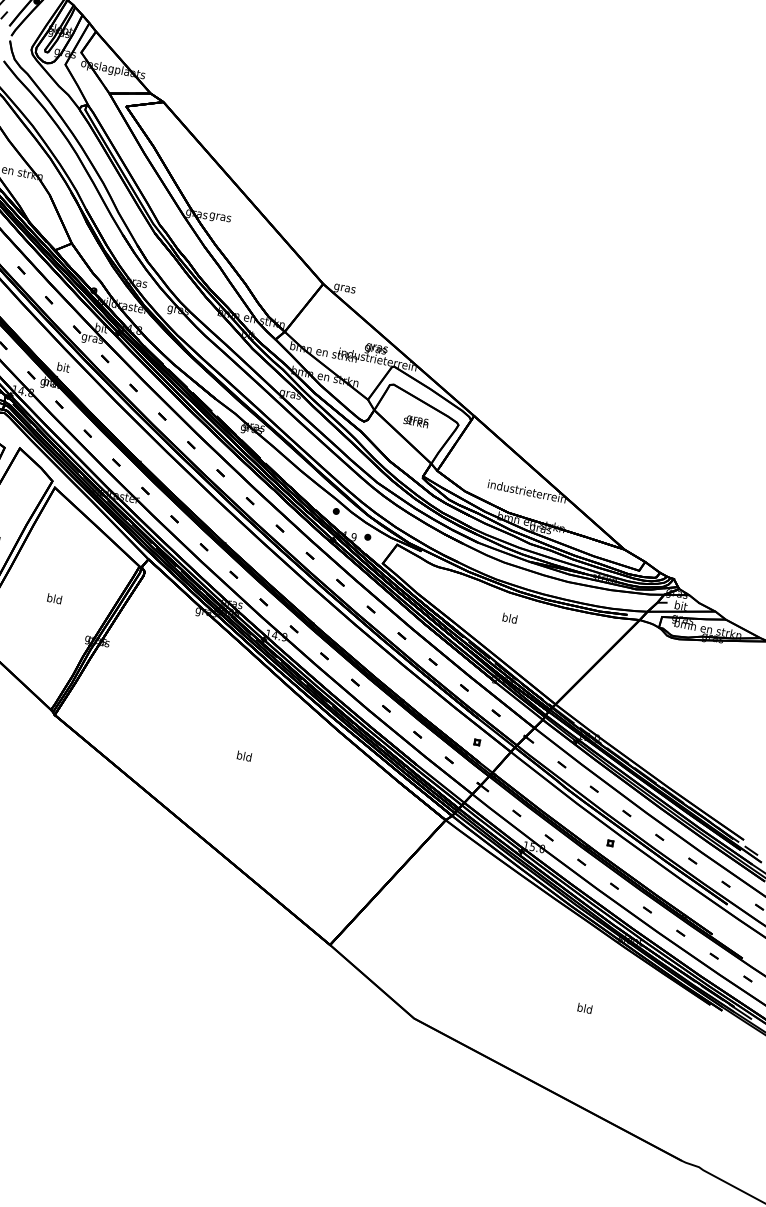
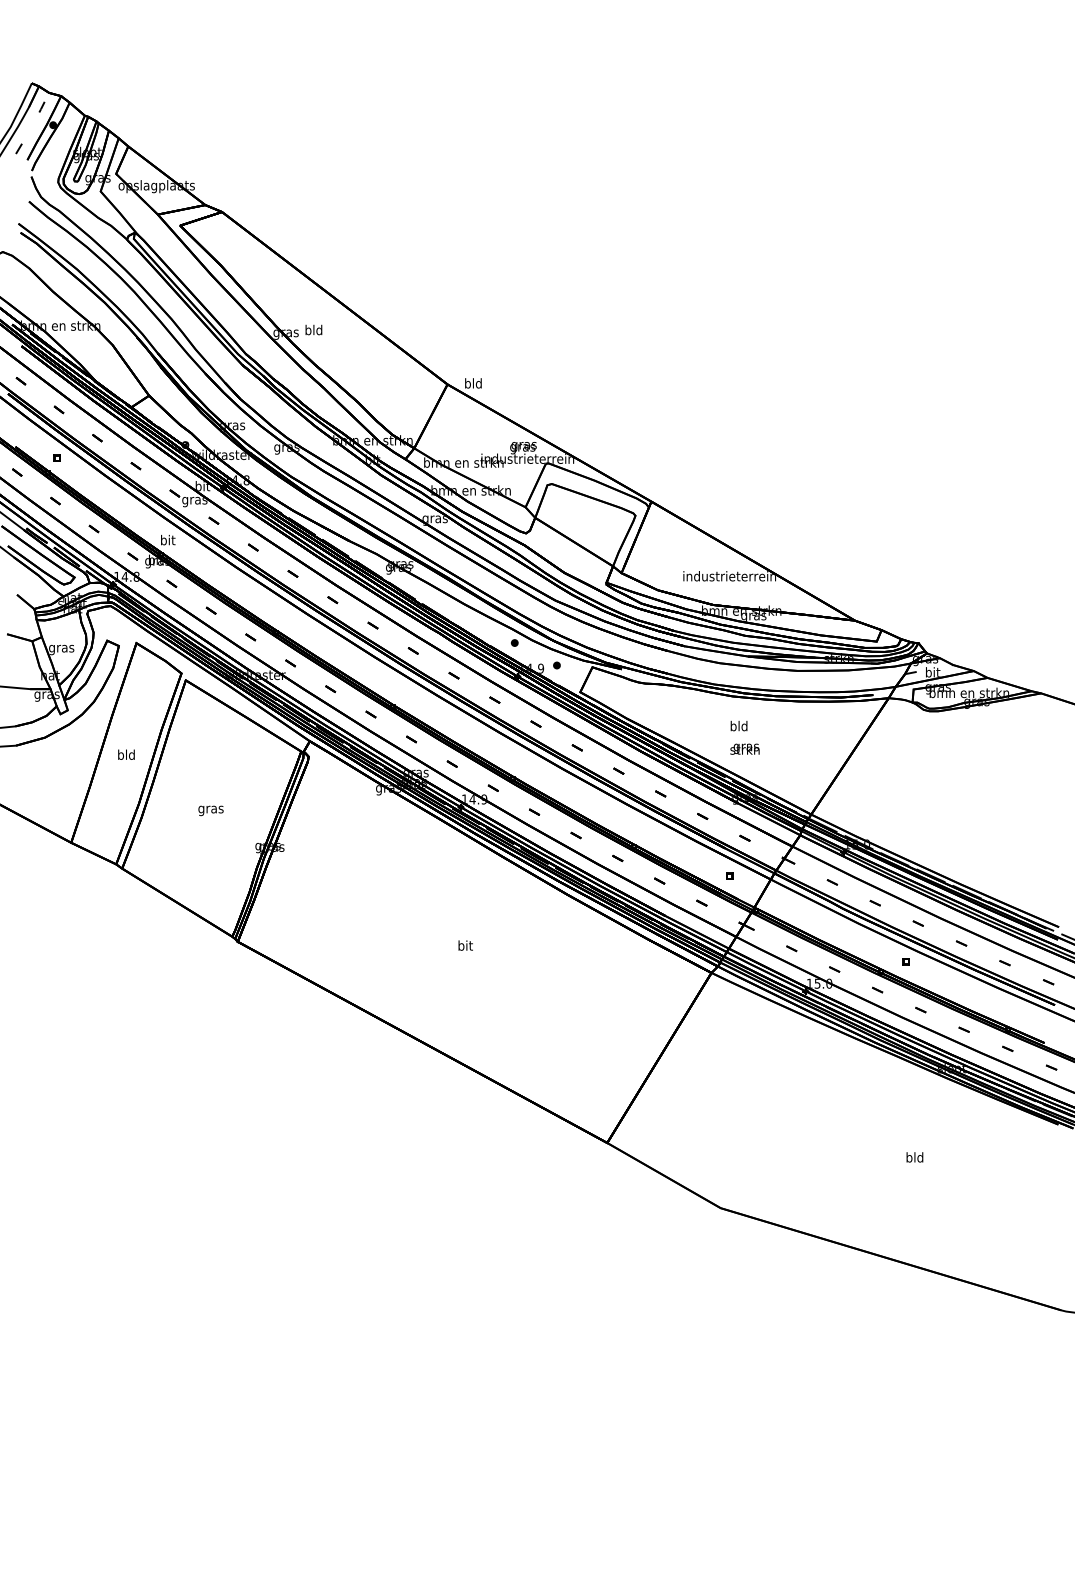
text: (220, 216) -> (313, 330), gras -> bld
text: (344, 288) -> (473, 384), gras -> bld
text: (415, 420) -> (744, 748), moved
text: (54, 599) -> (210, 809), bld -> gras
text: (244, 756) -> (465, 945), bld -> bit

